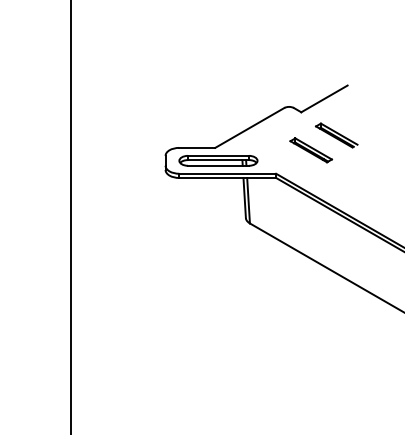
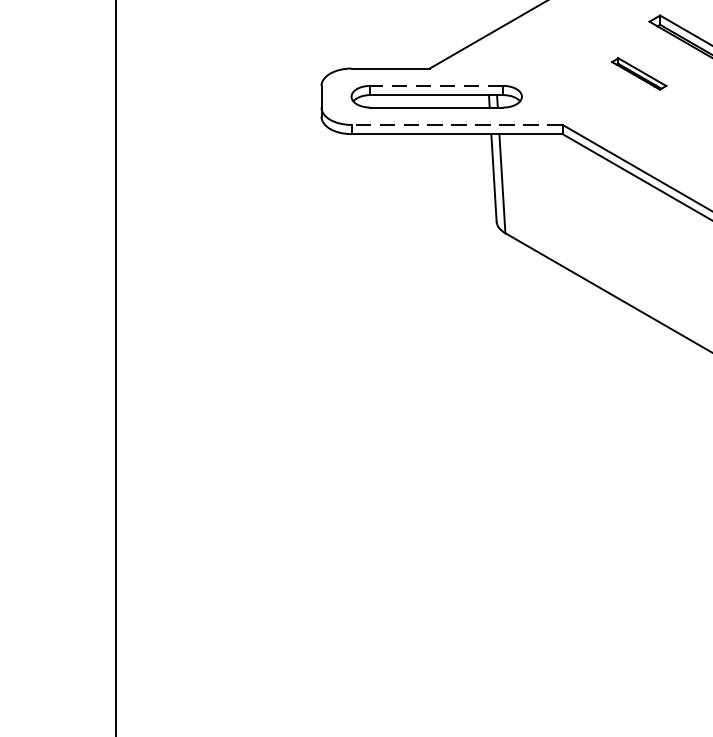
part: (311, 150) -> (639, 74), size x0.6
line: (217, 155) -> (434, 85), solid -> dashed
line: (227, 173) -> (456, 124), solid -> dashed

